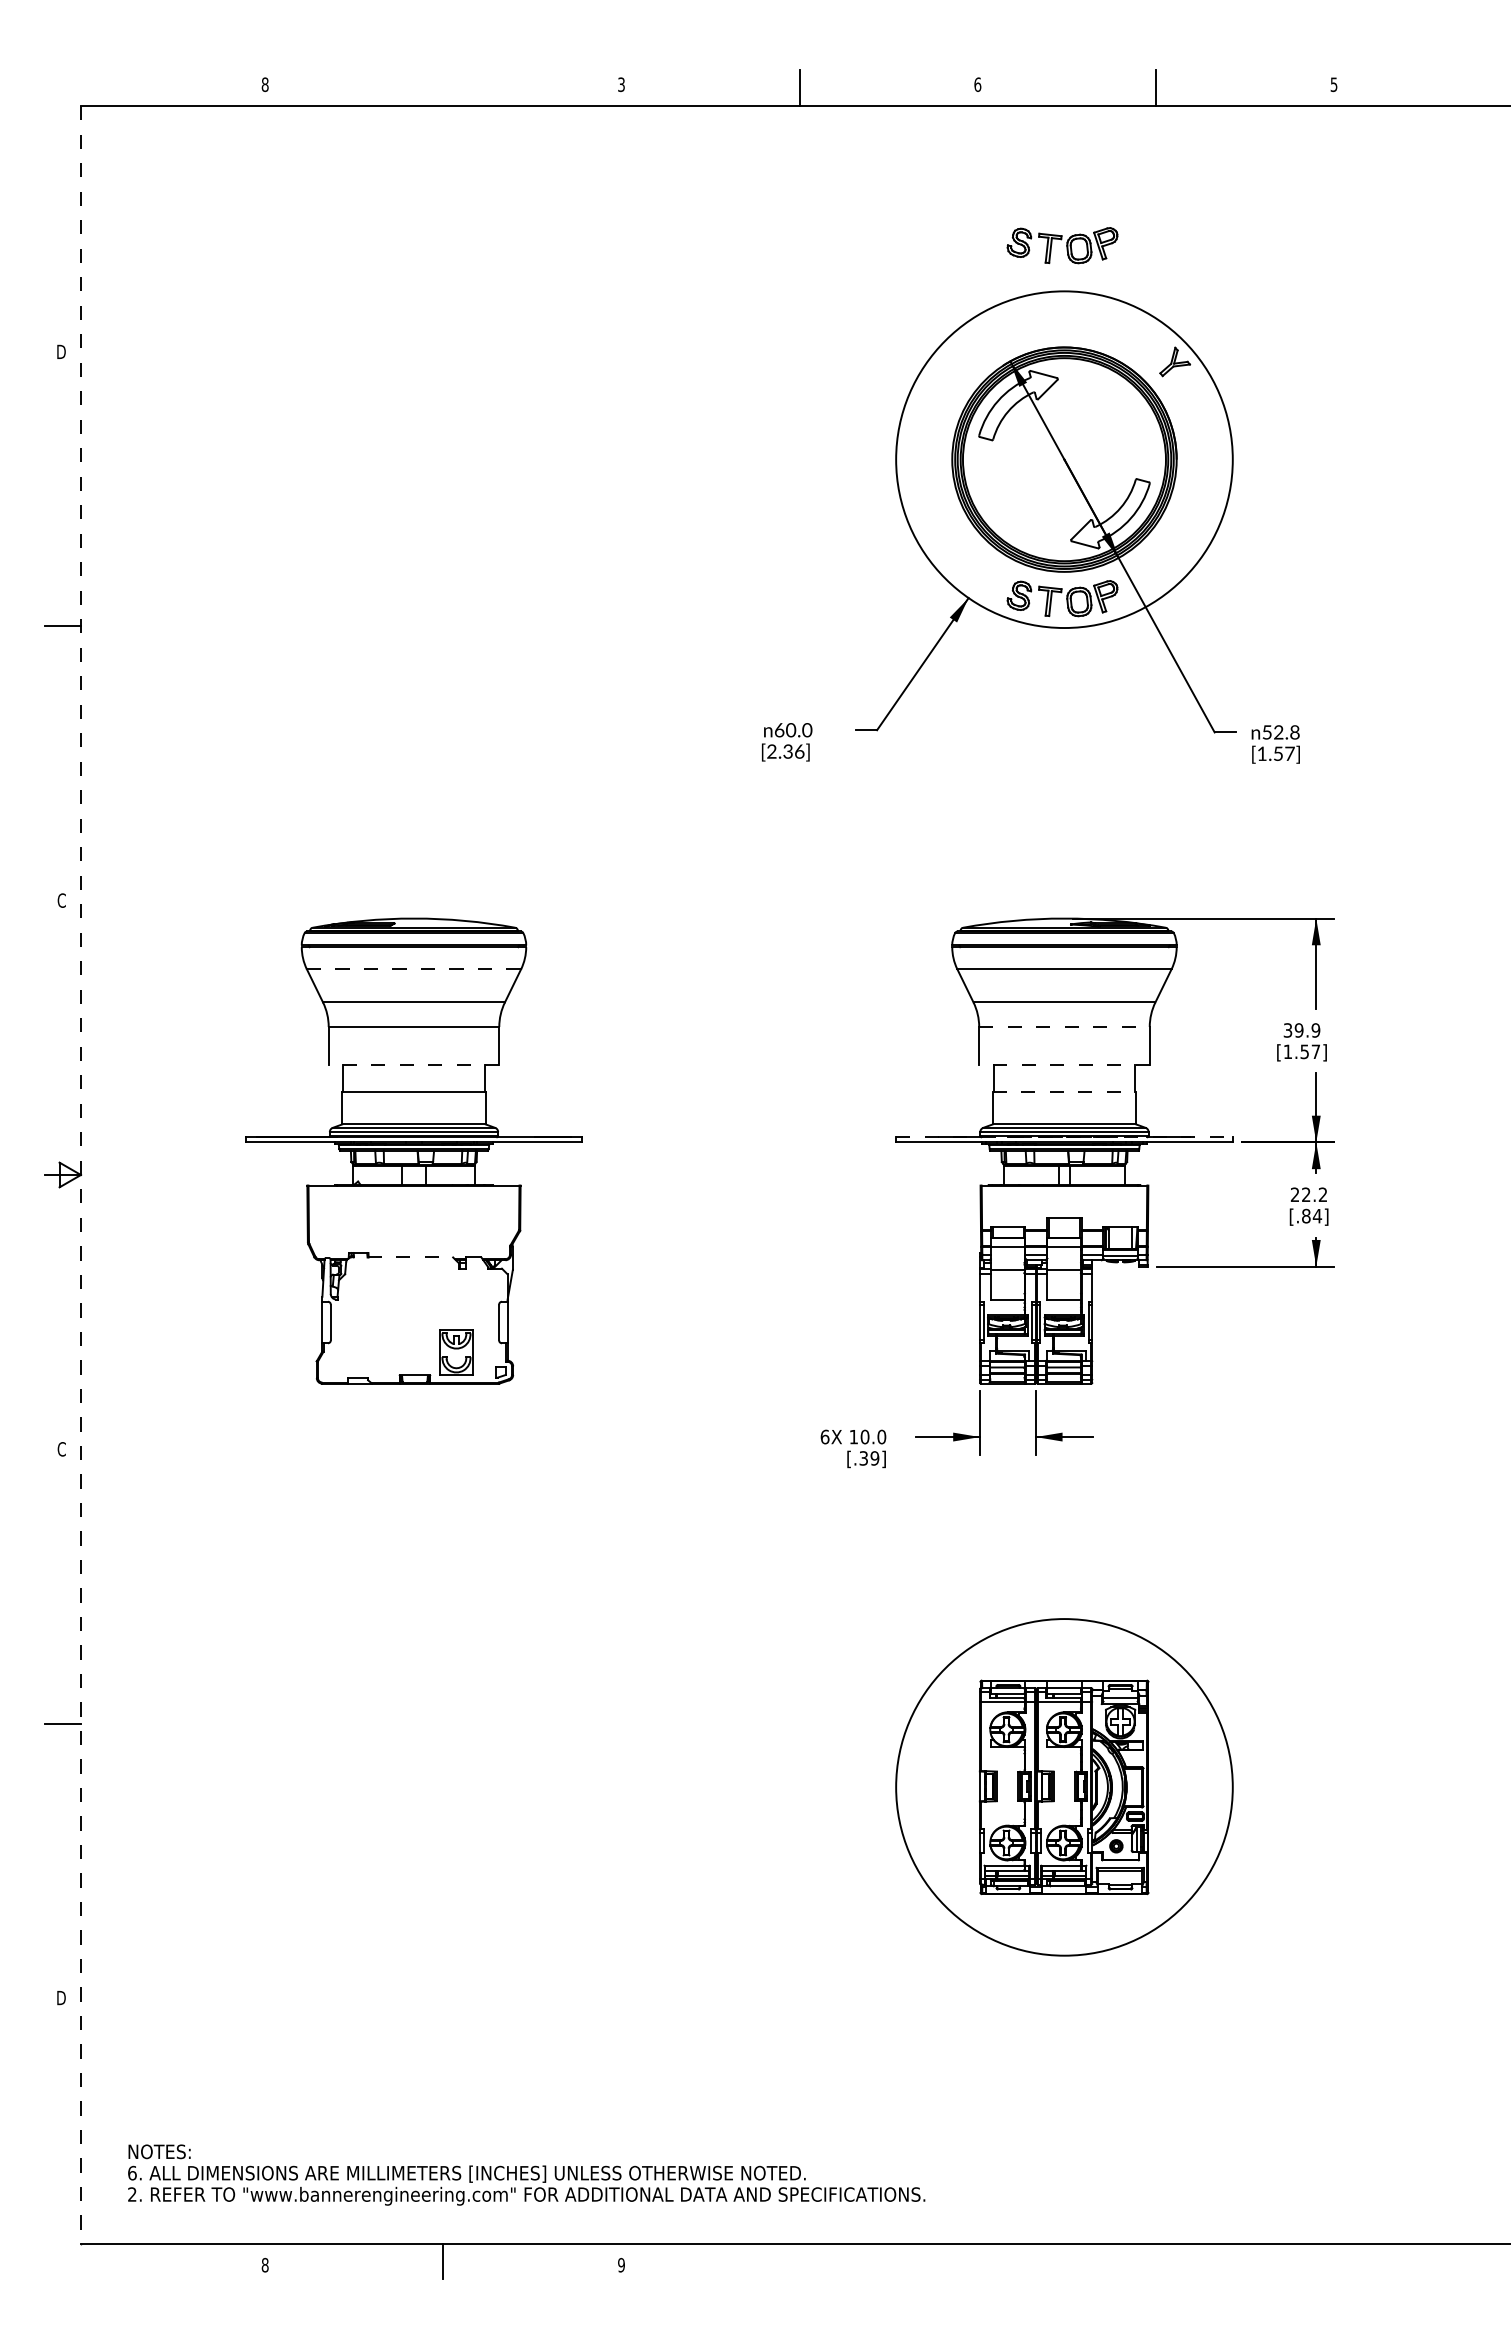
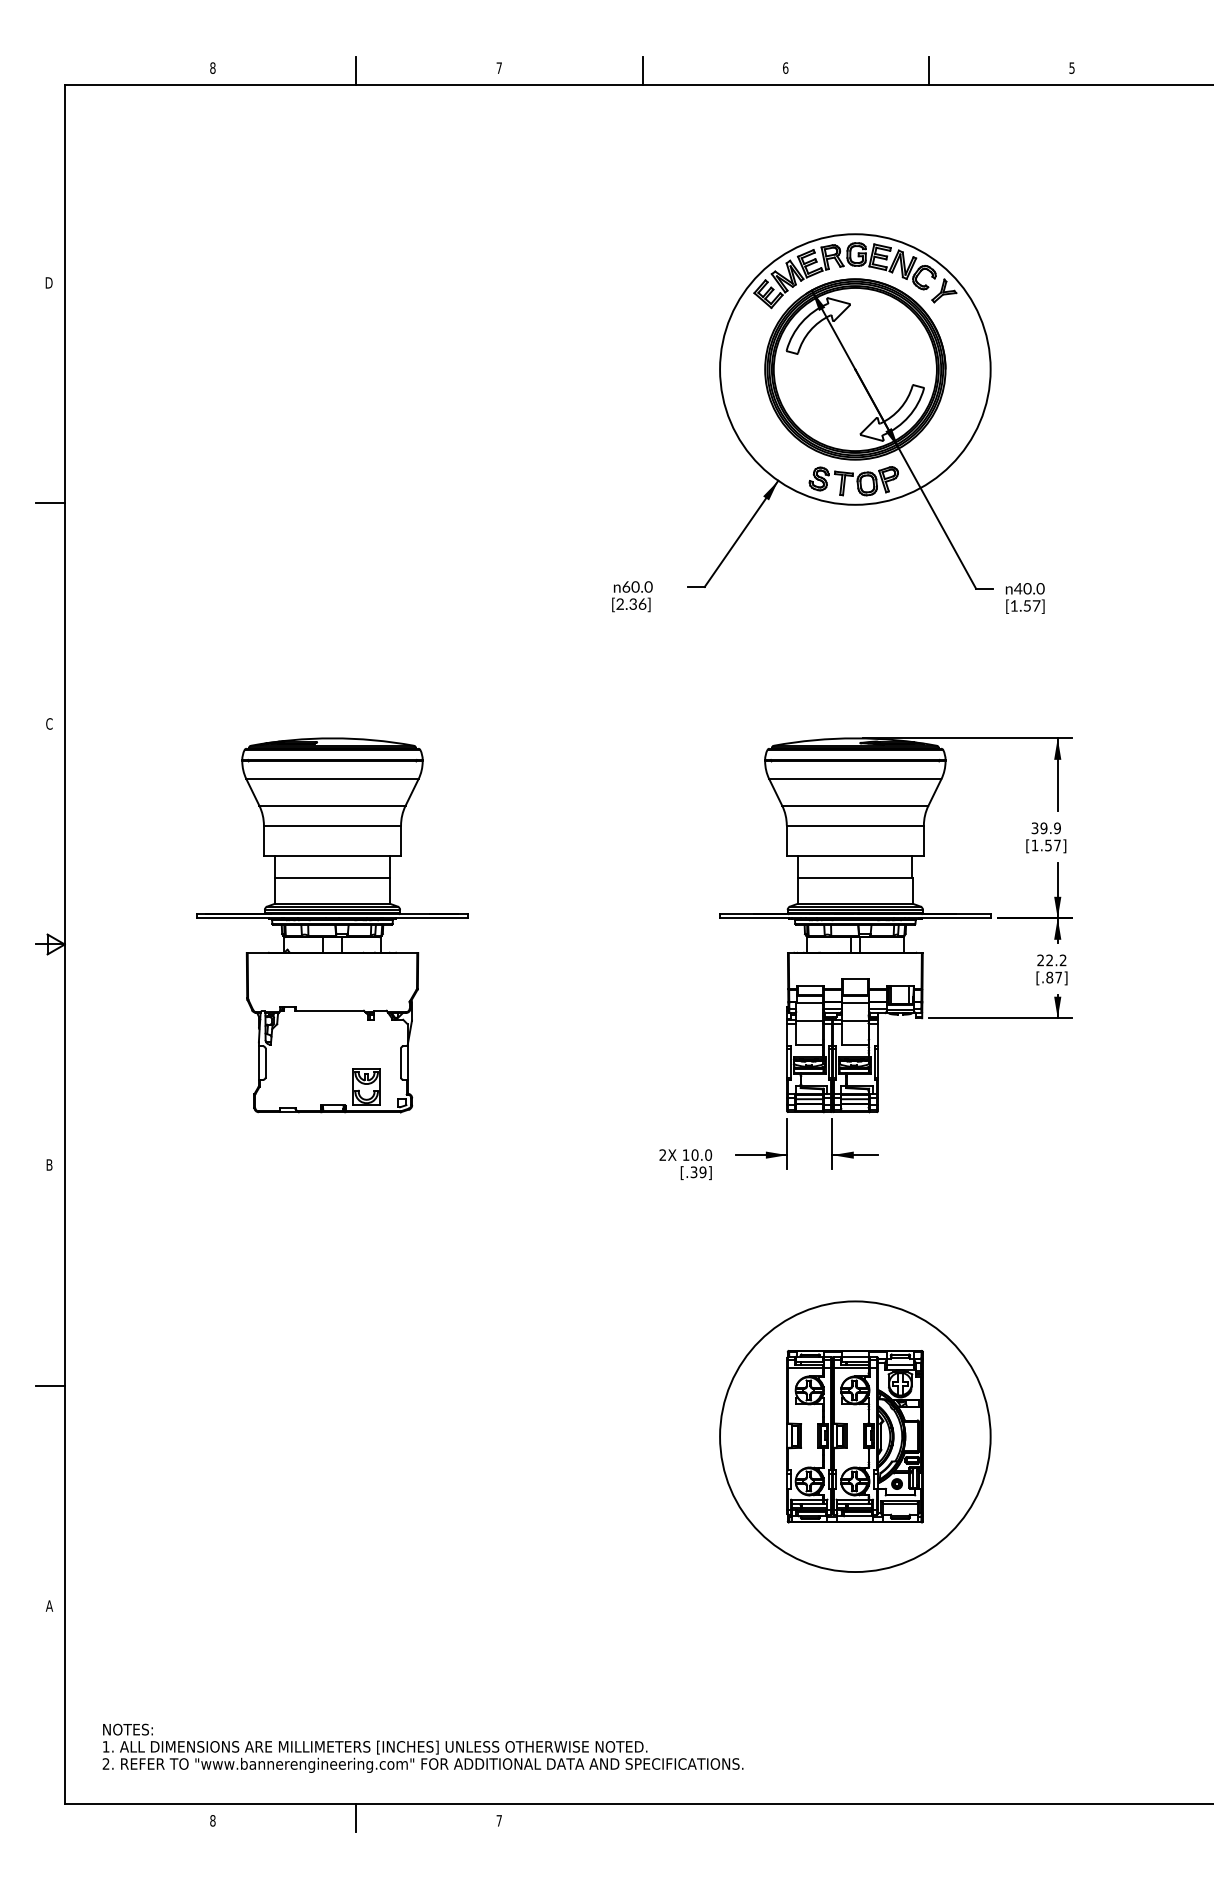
text: (621, 84) -> (499, 67), 3 -> 7
line: (443, 88) -> (356, 71), added
part: (1062, 245) -> (853, 197), removed
part: (1049, 332) -> (843, 267), added
text: (1280, 732) -> (1028, 588), 52.8 -> 40.0
line: (414, 969) -> (332, 779), dashed -> solid
line: (1064, 1027) -> (855, 825), dashed -> solid
line: (413, 1065) -> (332, 856), dashed -> solid
line: (1063, 1065) -> (854, 856), dashed -> solid
line: (1064, 1092) -> (855, 878), dashed -> solid
line: (1064, 1137) -> (855, 914), dashed -> solid
line: (80, 1175) -> (64, 944), dashed -> solid
text: (1317, 1216) -> (1058, 977), [.84] -> [.87]
line: (410, 1257) -> (329, 1010), dashed -> solid
text: (824, 1436) -> (662, 1154), 6X -> 2X
text: (61, 1449) -> (49, 1165), C -> B
text: (61, 1997) -> (49, 1605), D -> A
text: (132, 2172) -> (106, 1746), 6. -> 1.
text: (621, 2264) -> (499, 1820), 9 -> 7

